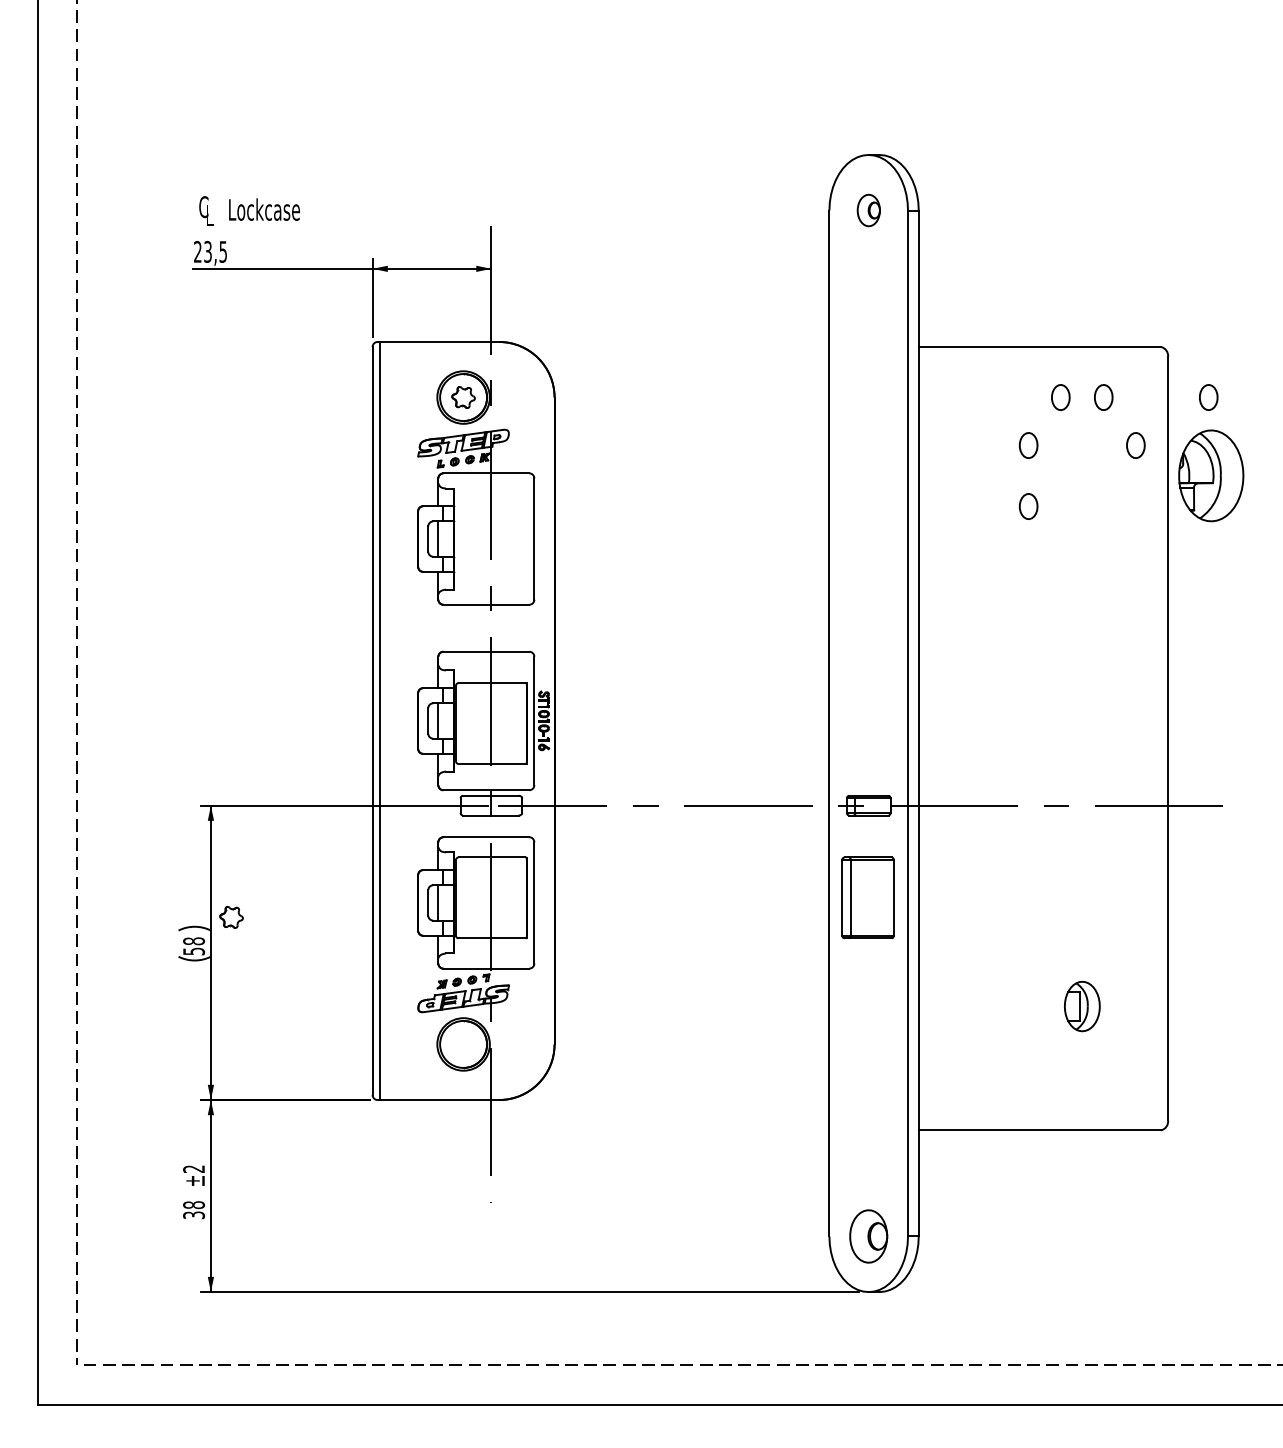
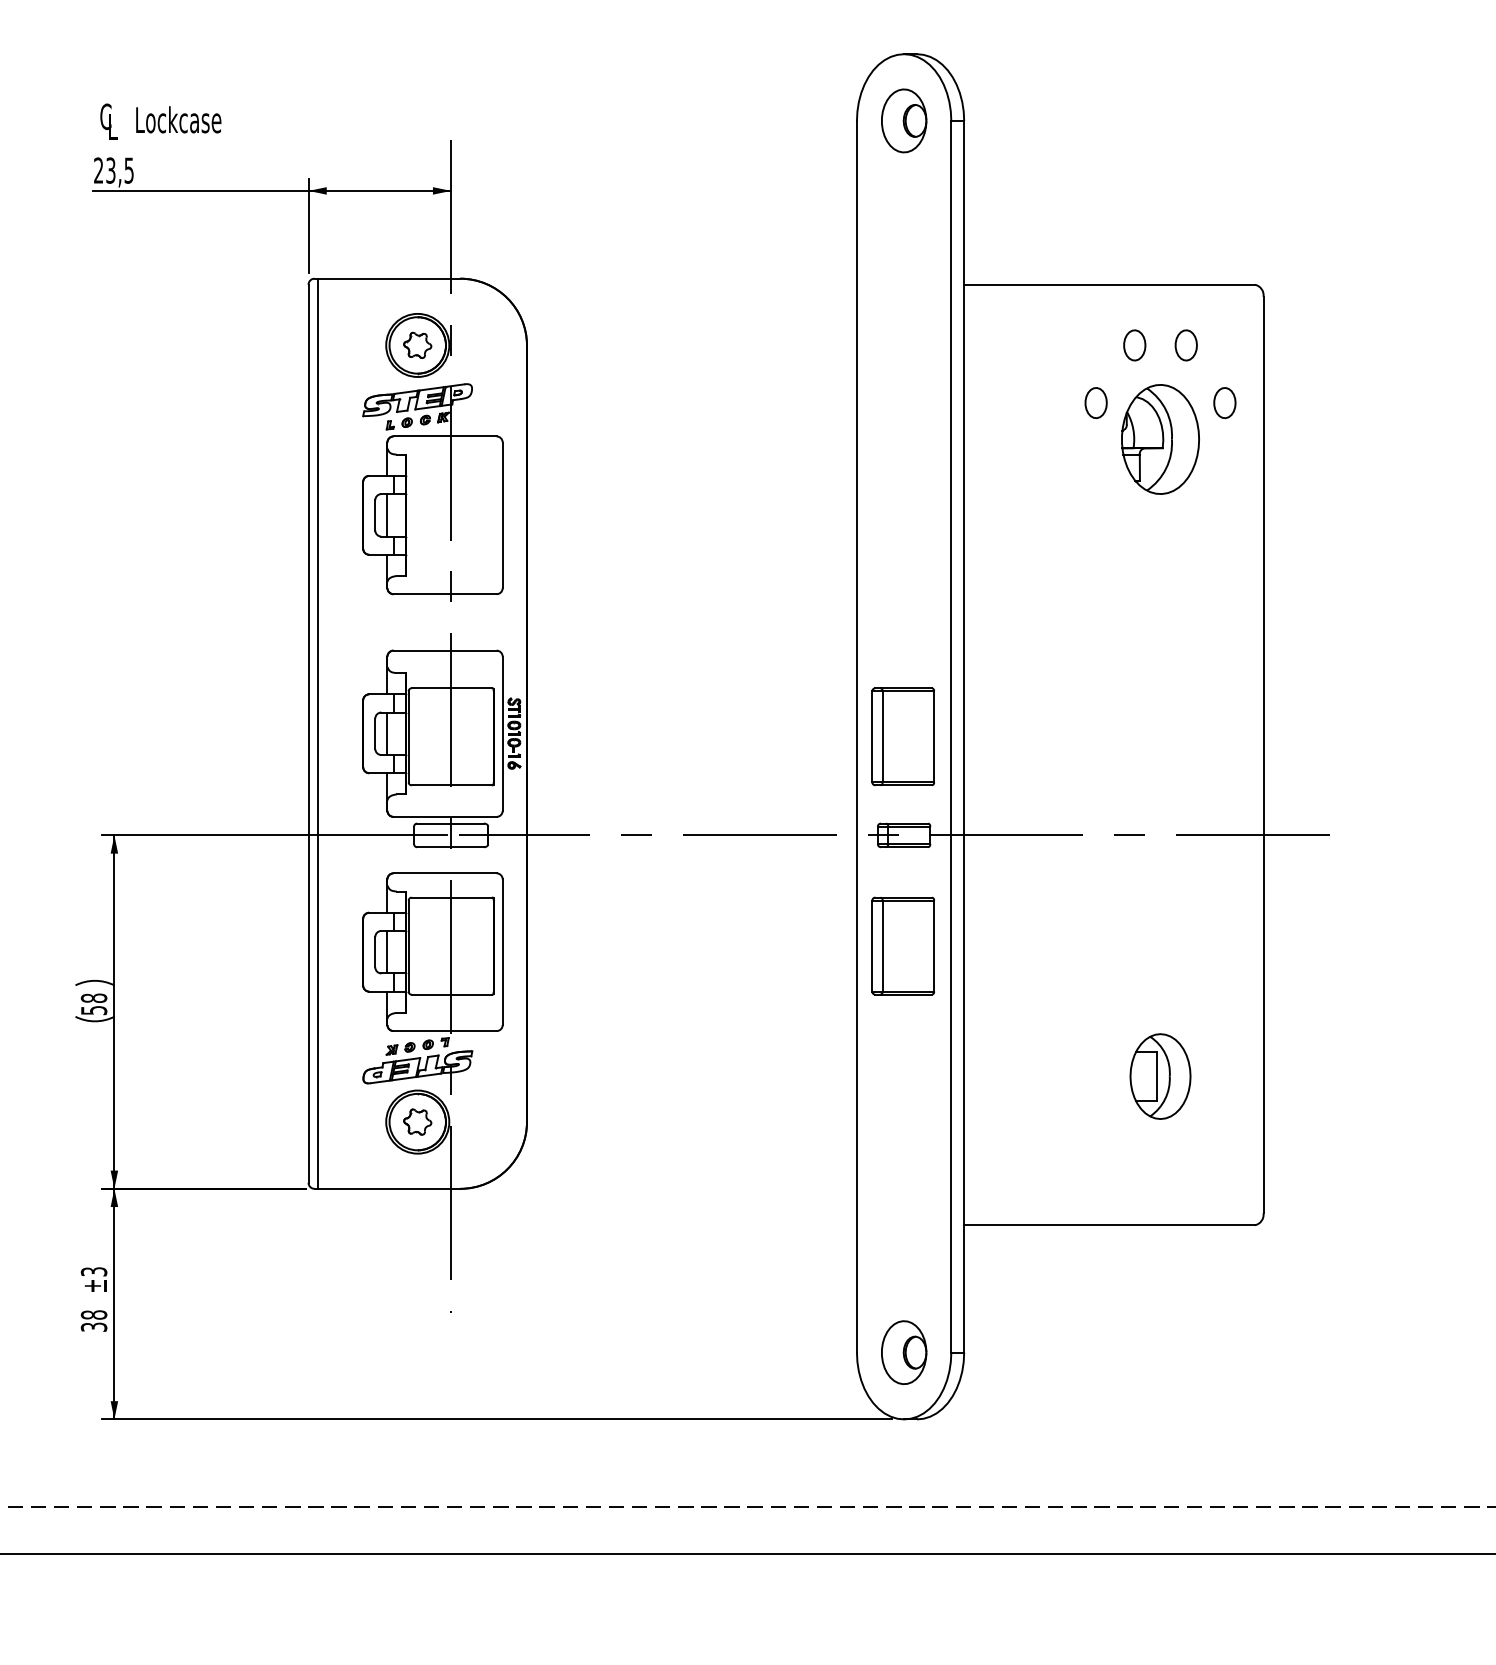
part: (868, 210) -> (903, 120), size x1.67
part: (1208, 397) -> (1312, 345), removed
part: (1211, 475) -> (1160, 439), moved
part: (1028, 506) -> (1095, 476), removed
part: (867, 723) -> (902, 736), added
part: (231, 917) -> (417, 1122), moved
part: (1082, 1006) -> (1160, 1076), size x1.43
text: (194, 1168) -> (94, 1271), ±2 -> ±3

